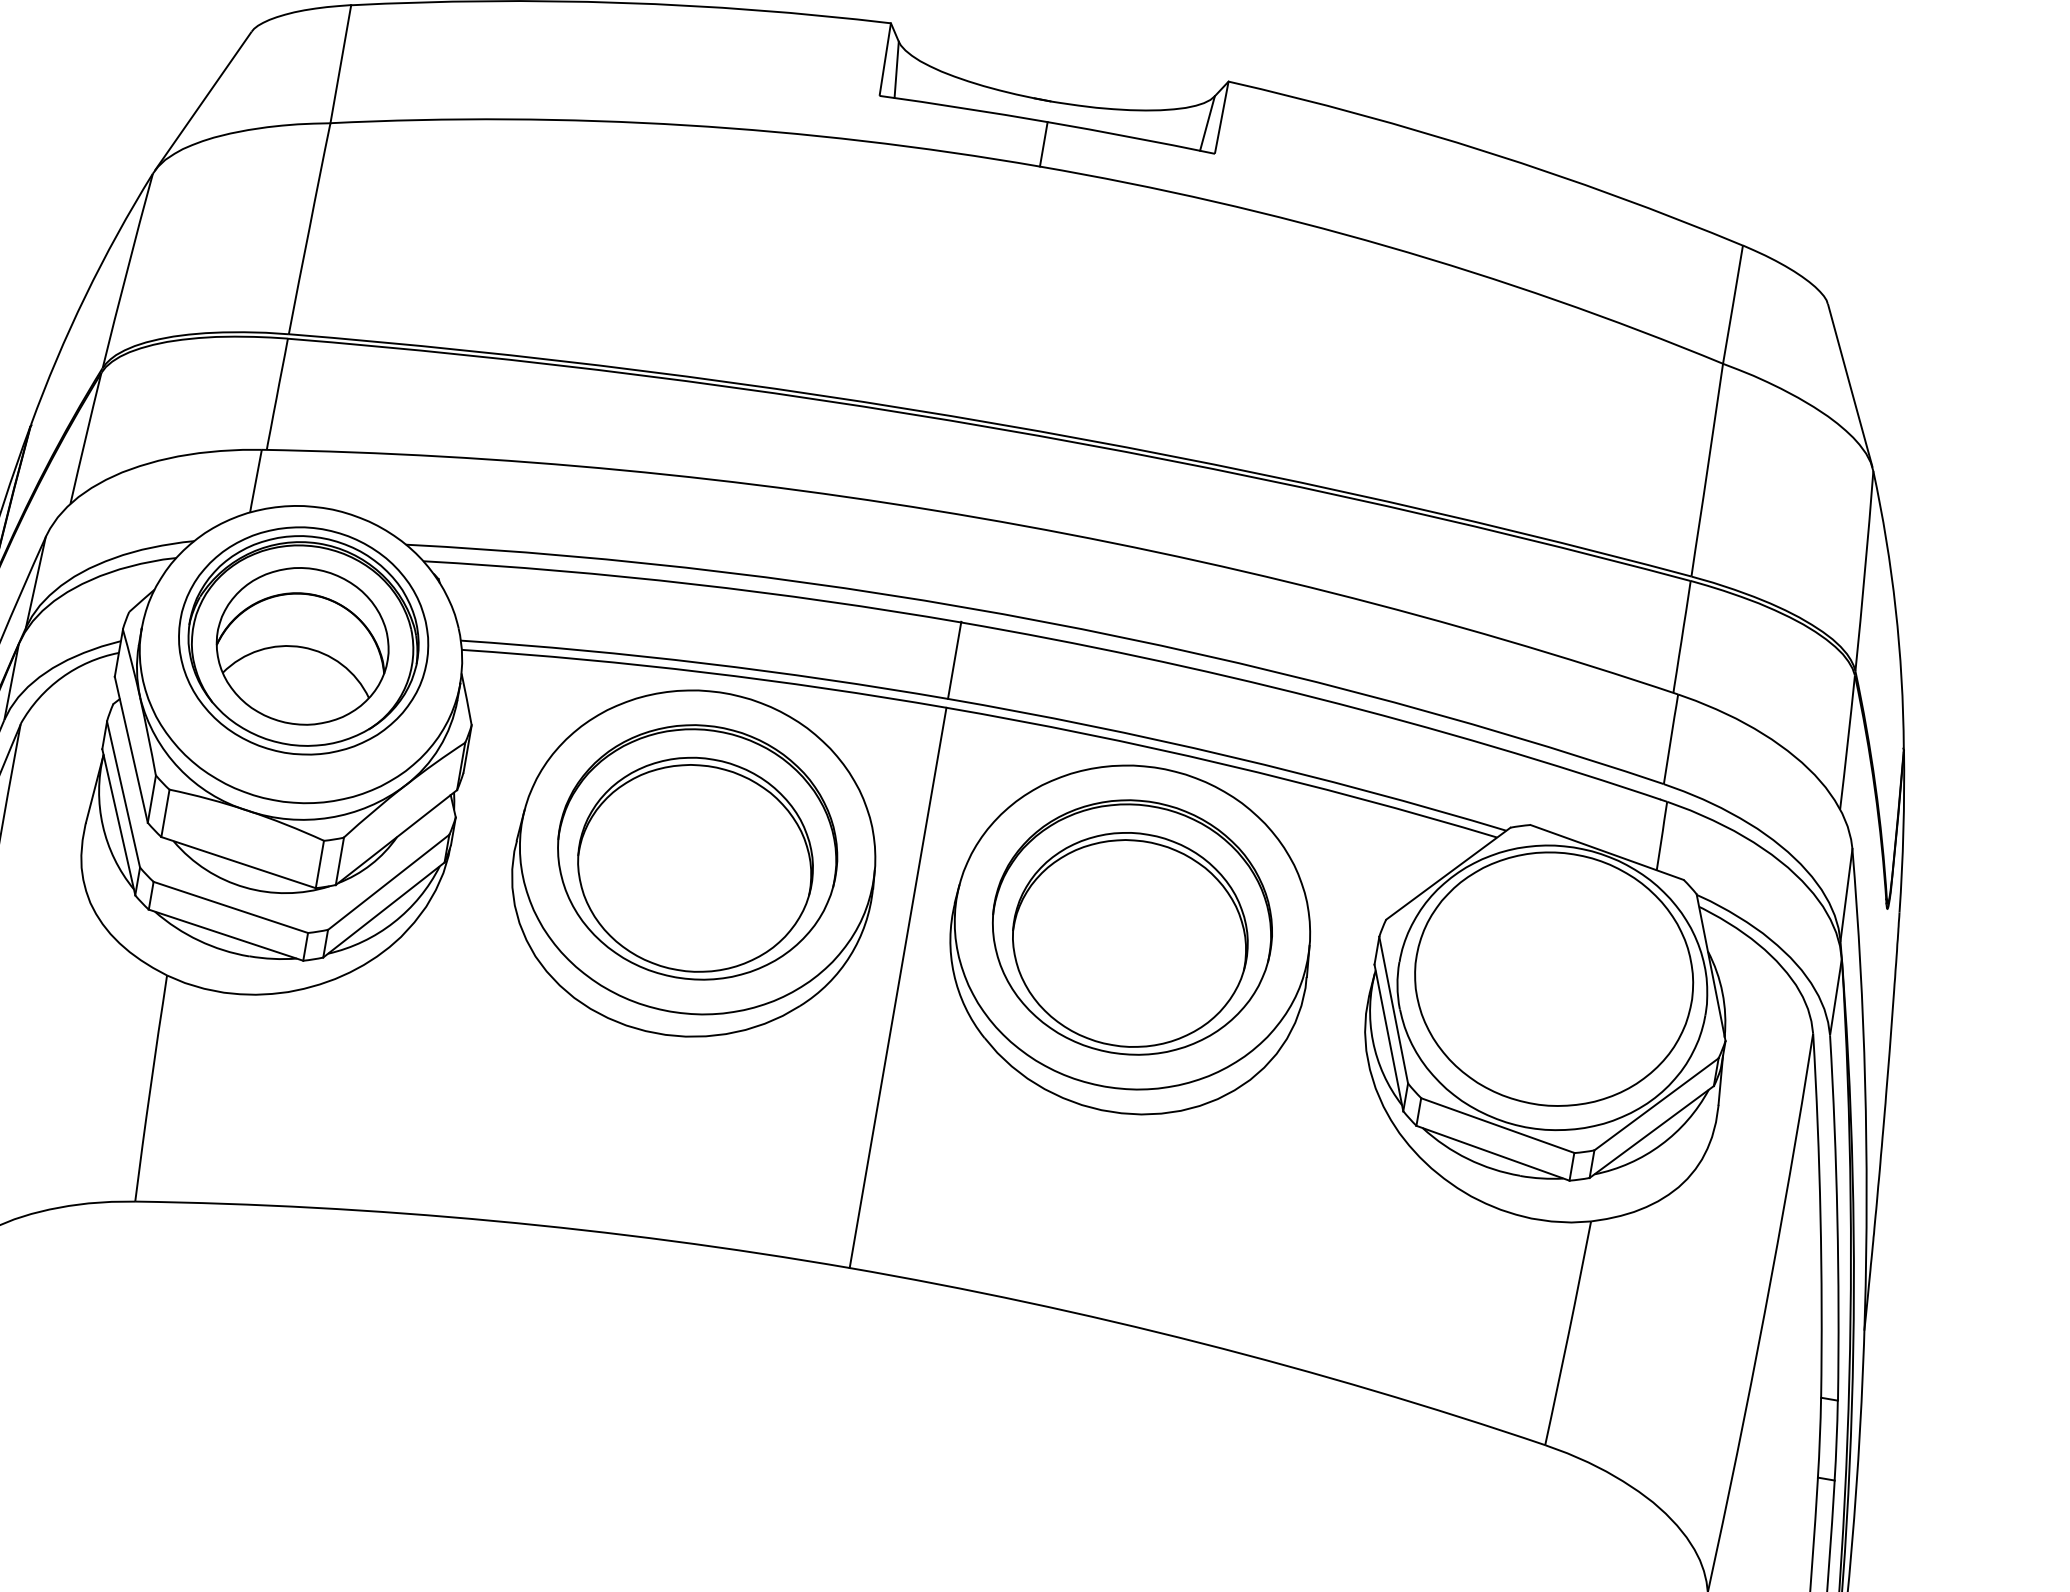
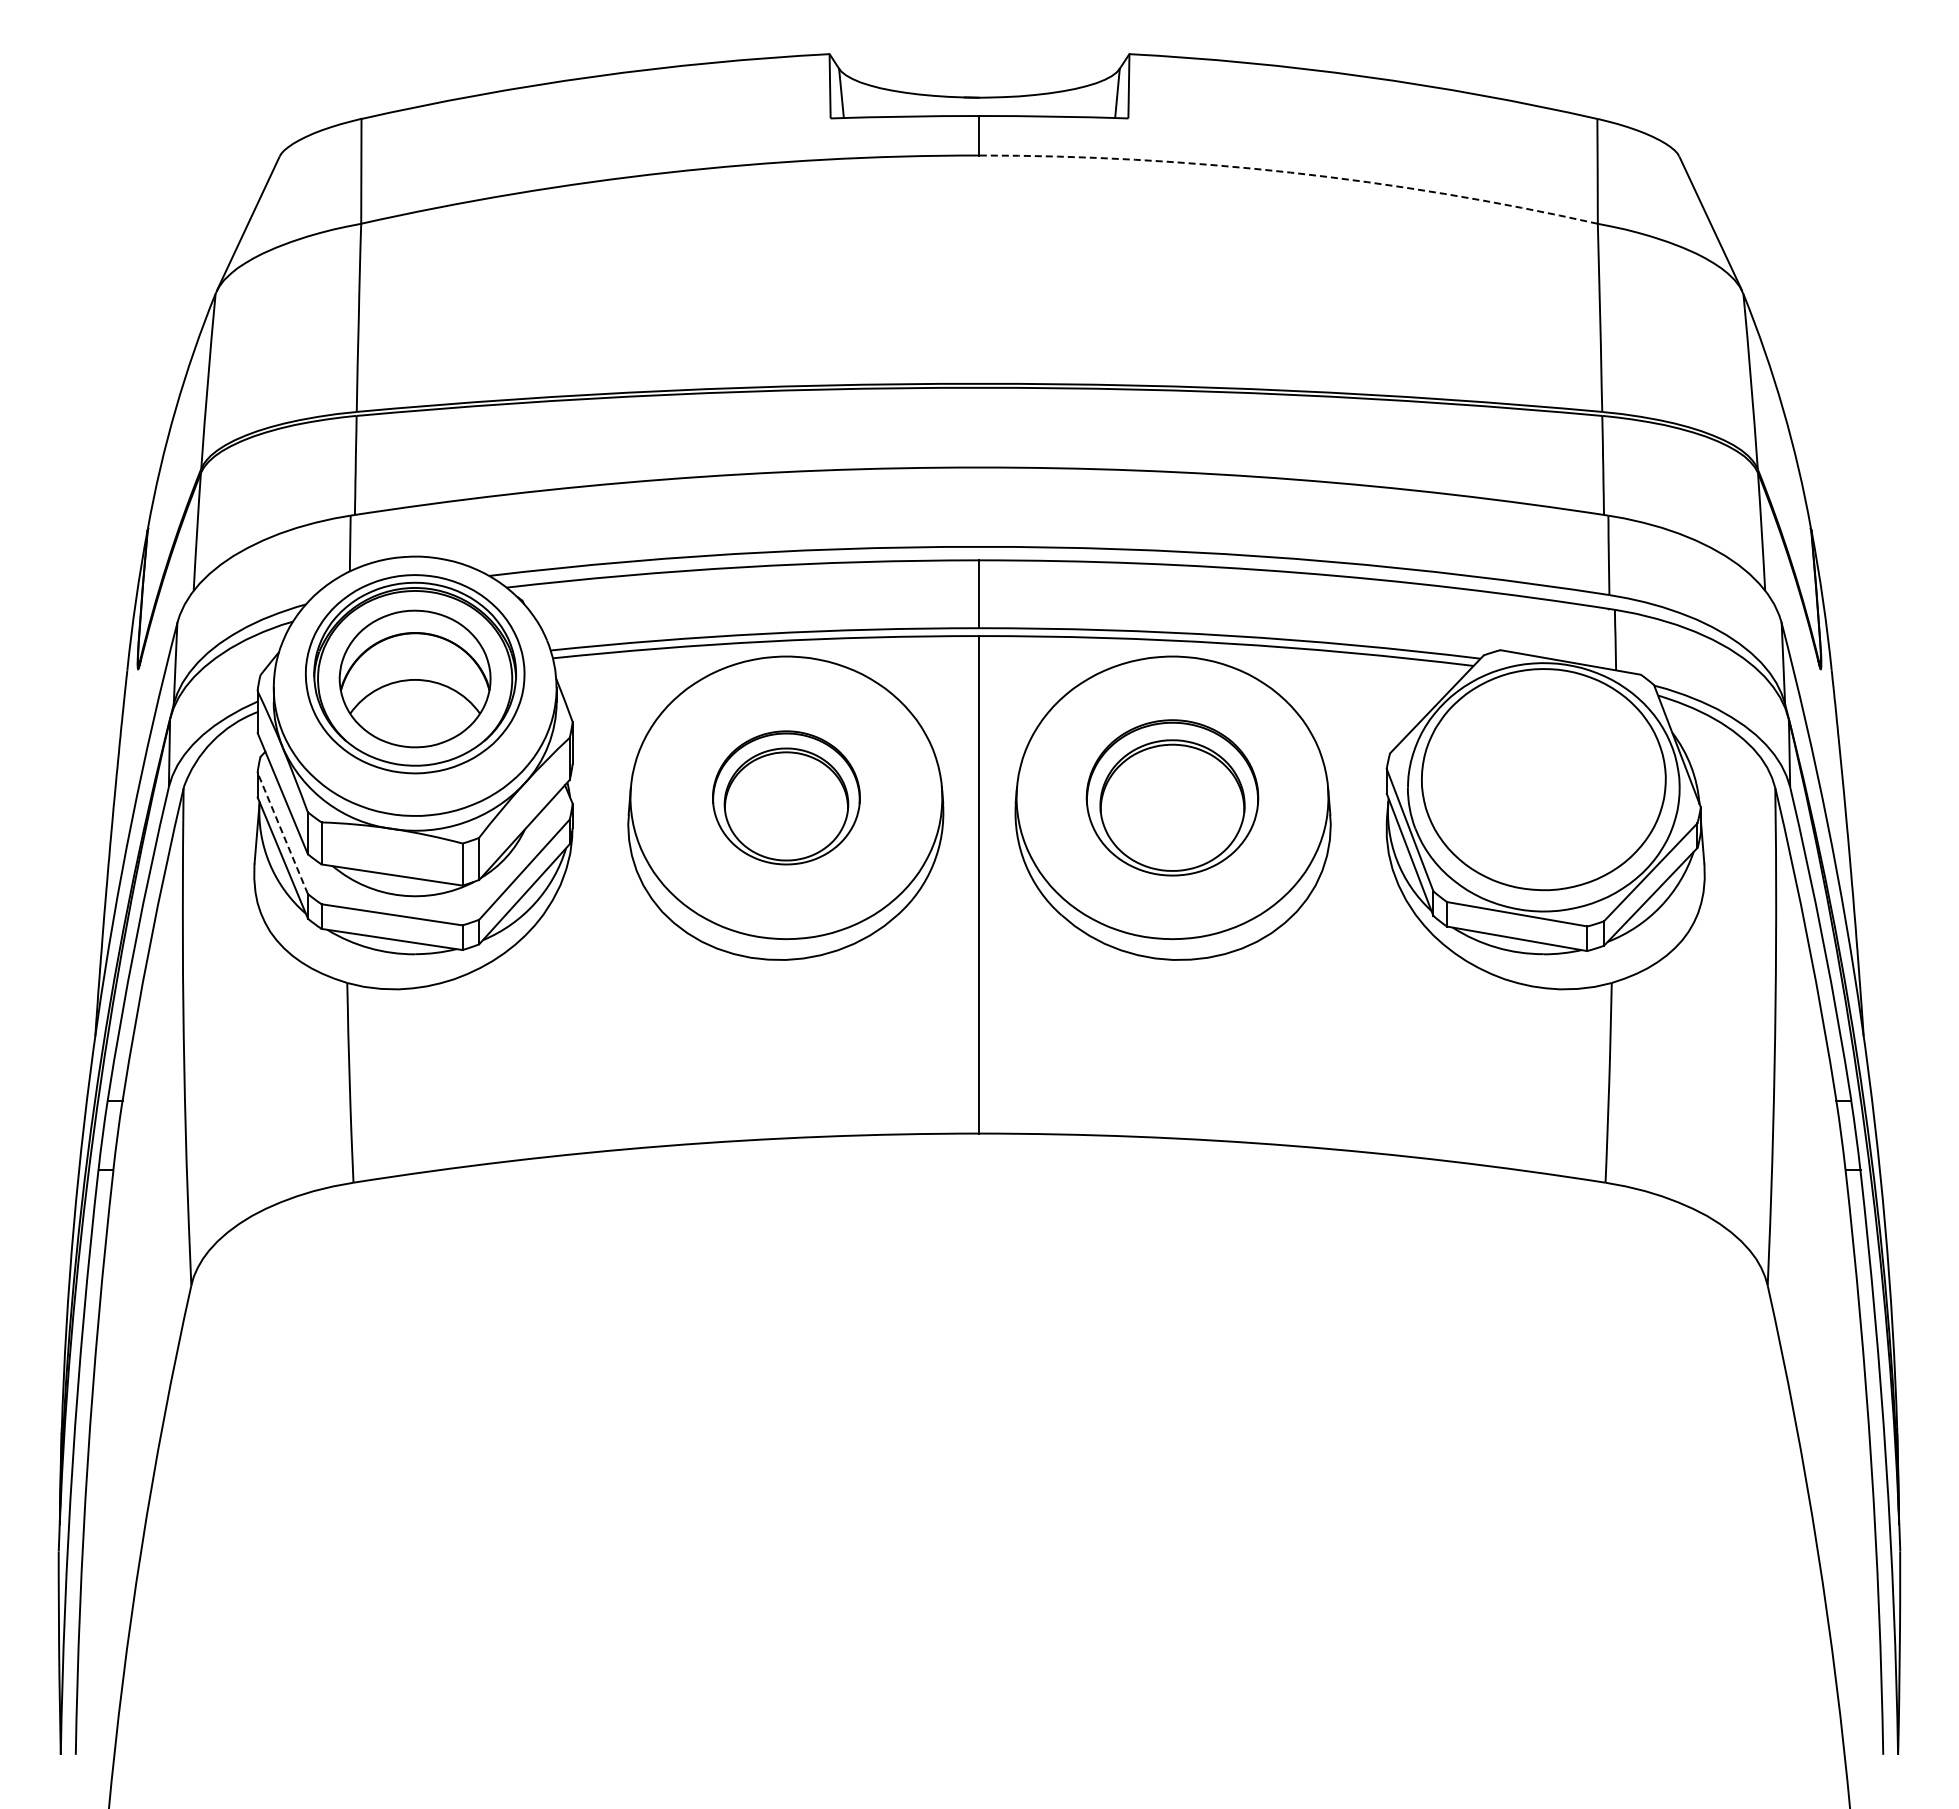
arc: (1386, 246) -> (1290, 172), solid -> dashed
line: (123, 794) -> (282, 833), solid -> dashed
part: (697, 852) -> (786, 797), size x0.6
part: (1132, 927) -> (1172, 797), size x0.7

